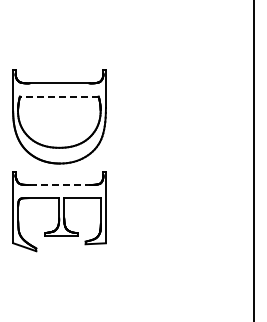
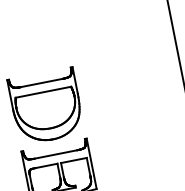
line: (58, 96) -> (42, 92), dashed -> solid
line: (60, 185) -> (56, 154), dashed -> solid

